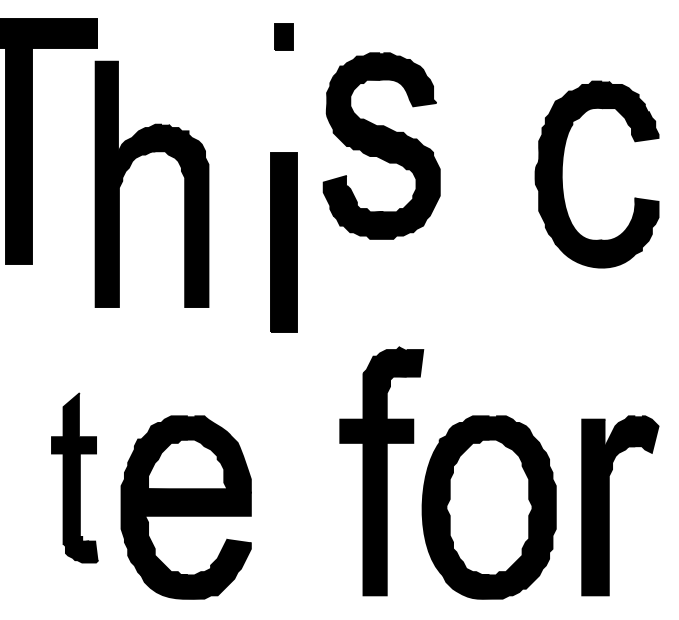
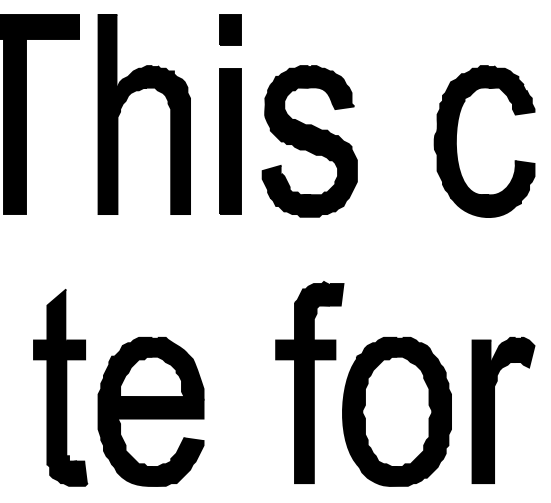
part: (284, 36) -> (230, 29), size x1.43
part: (381, 146) -> (309, 141), moved
part: (130, 168) -> (126, 101), moved
part: (284, 242) -> (230, 141), moved
part: (74, 477) -> (60, 387), size x1.43

